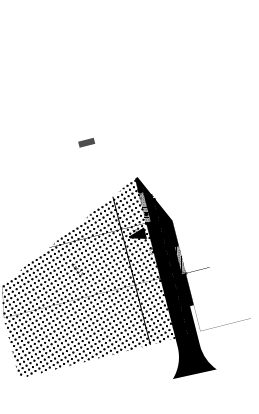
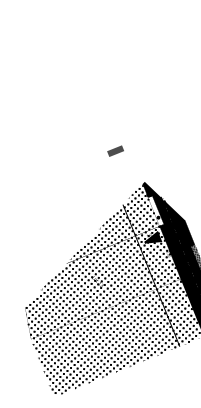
part: (86, 142) -> (115, 150), moved
hatch: (144, 207) -> (155, 211), removed

